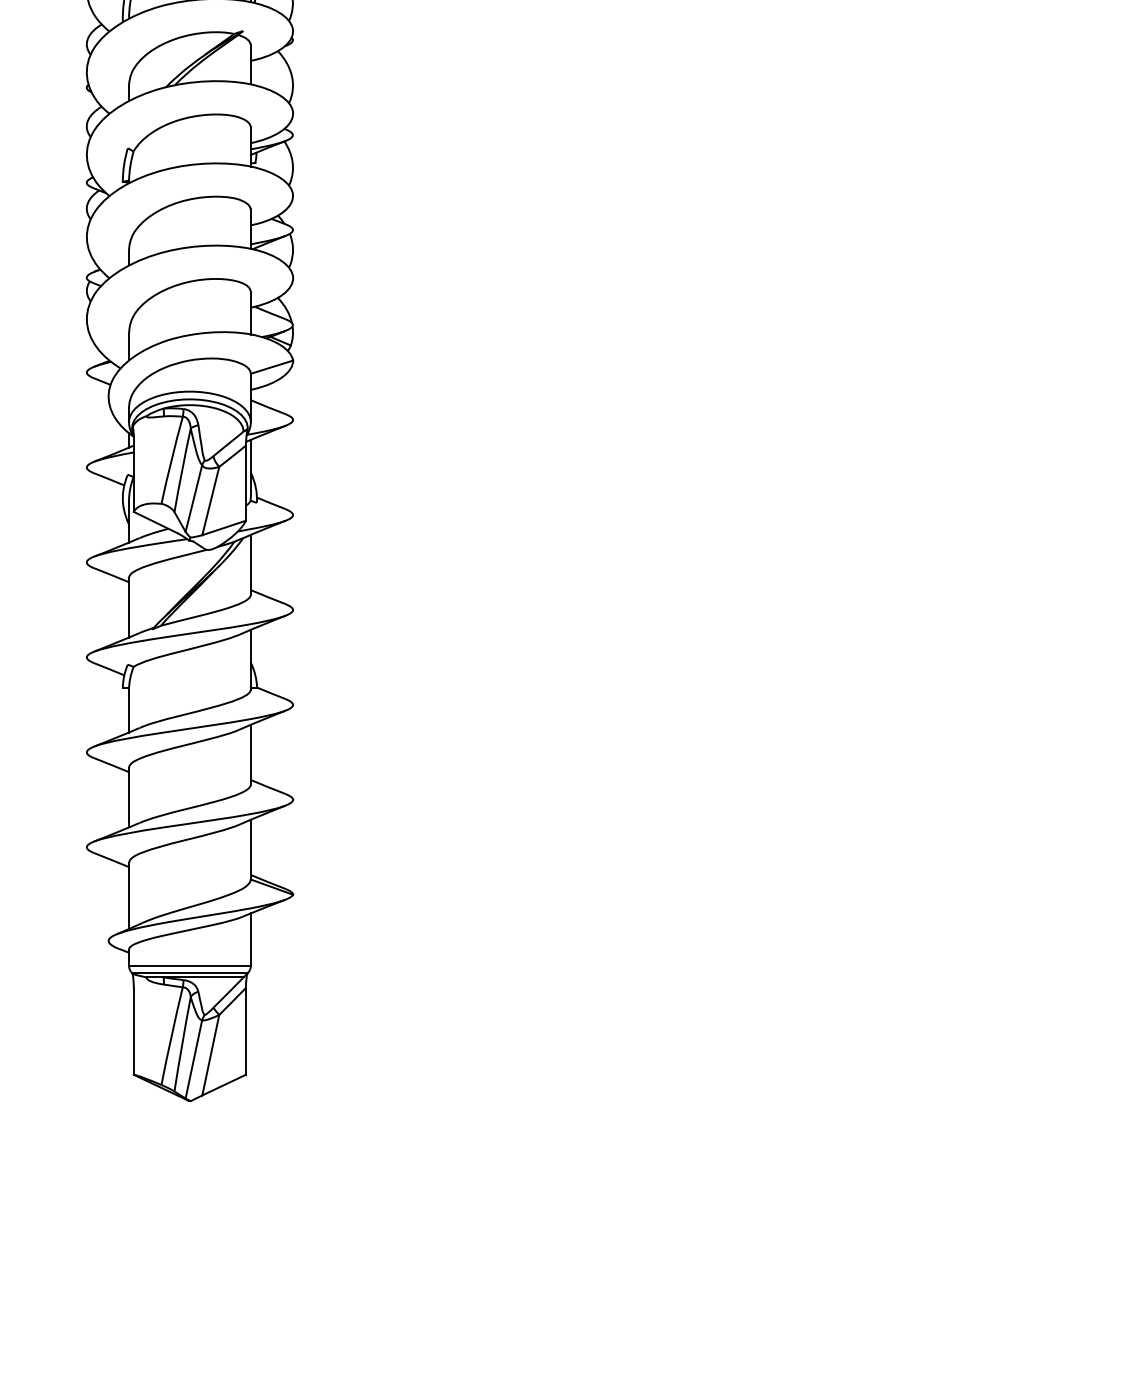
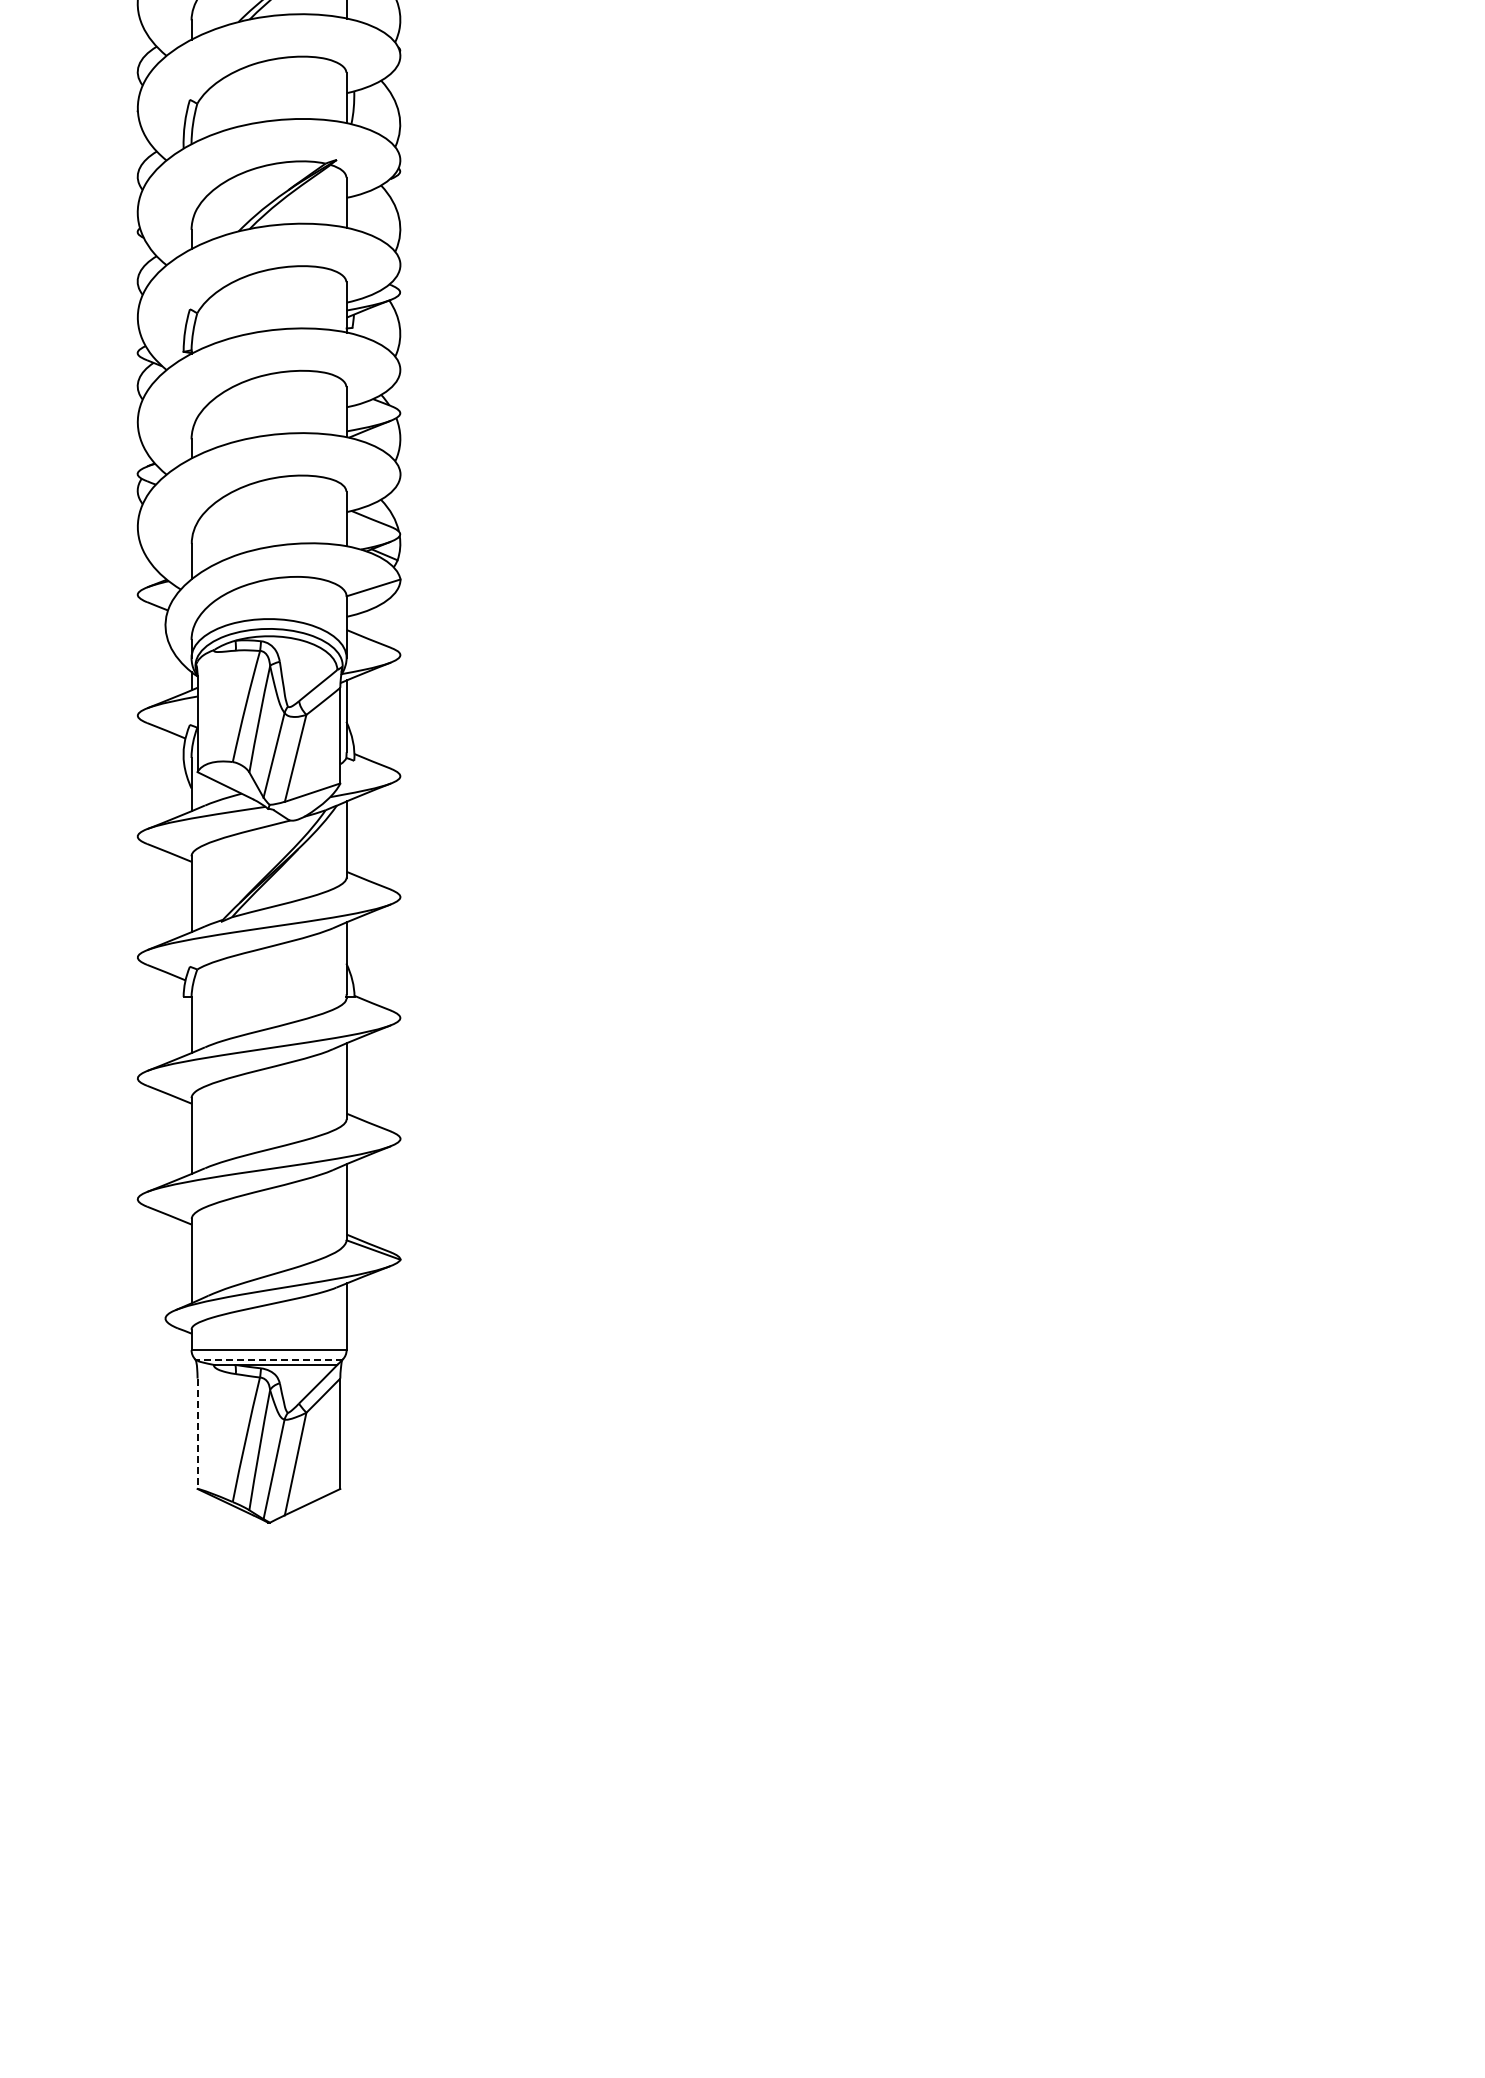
line: (189, 973) -> (268, 1359), solid -> dashed
line: (133, 1032) -> (197, 1434), solid -> dashed

